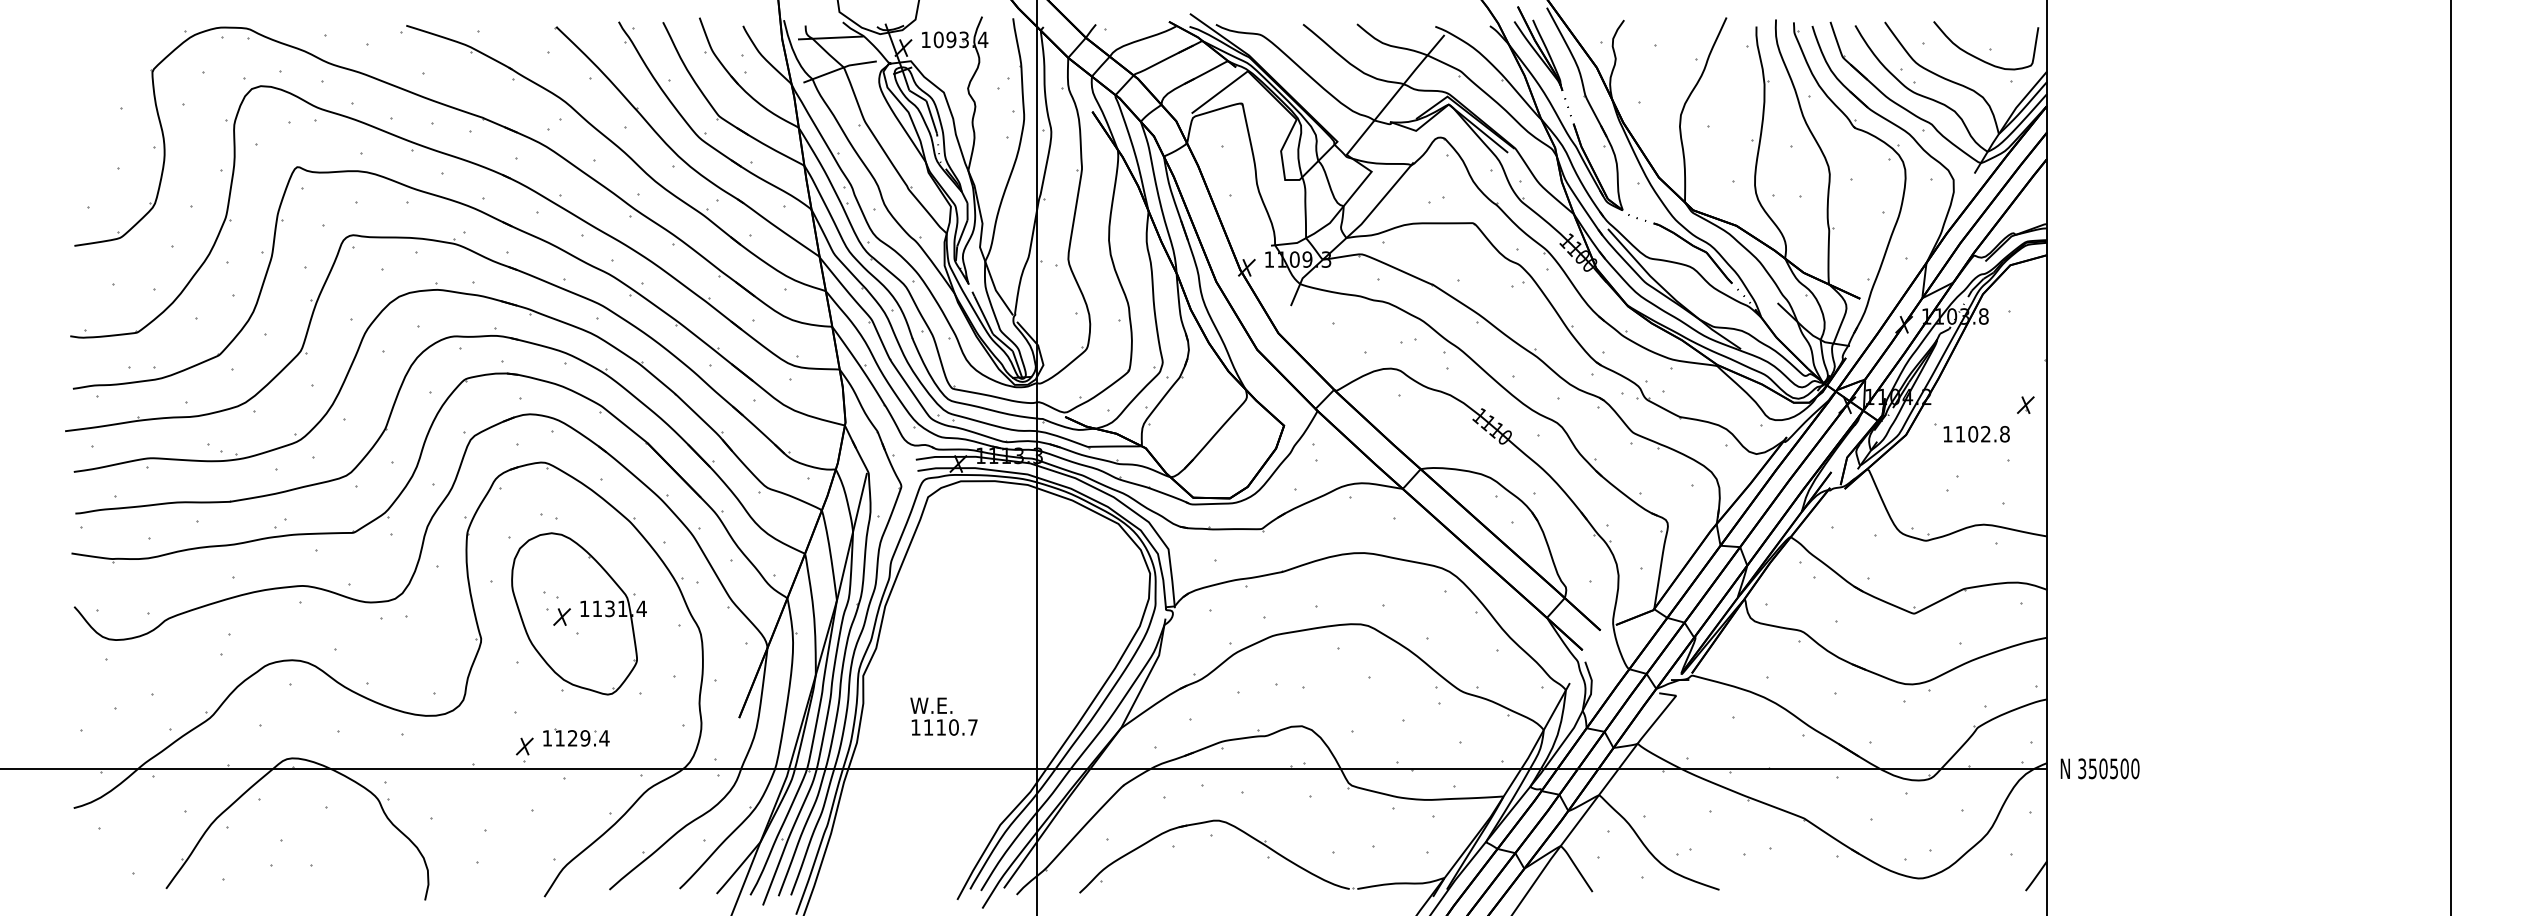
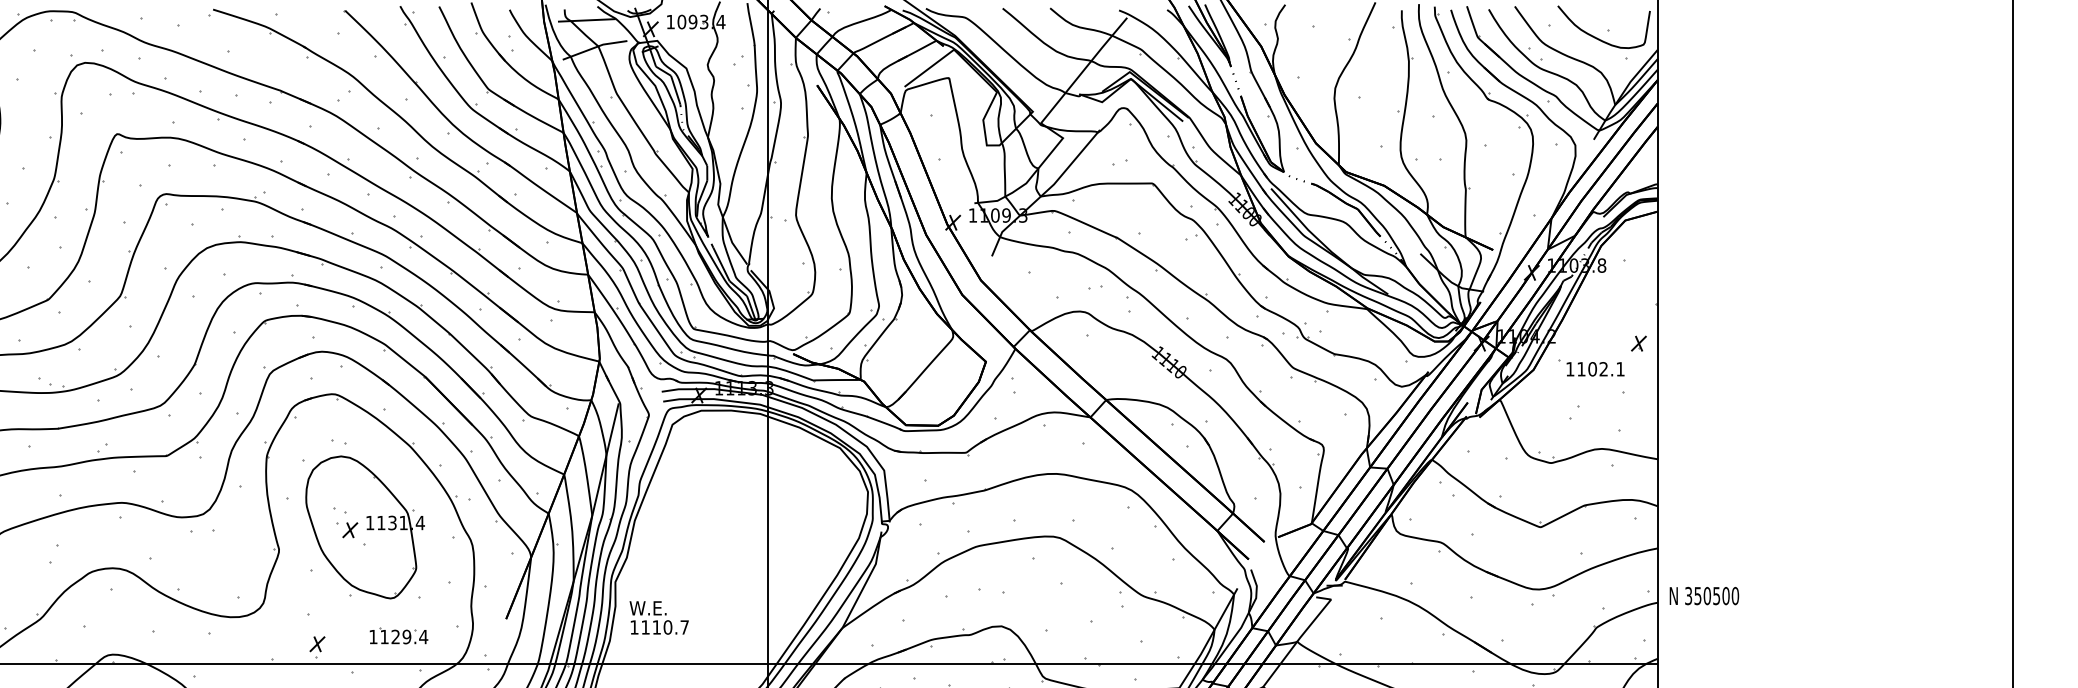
text: (2004, 434) -> (1620, 369), 1102.8 -> 1102.1
text: (943, 716) -> (658, 617), moved
part: (576, 737) -> (399, 636), moved
text: (2099, 768) -> (1703, 595), moved

